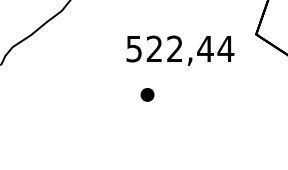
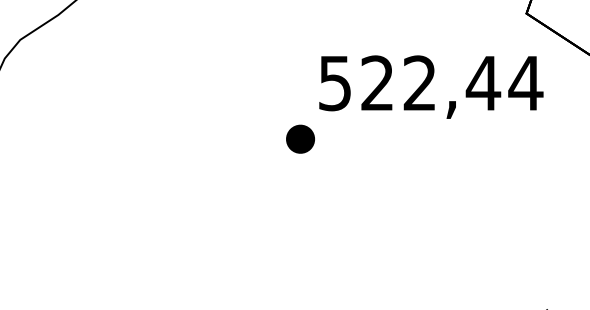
text: (180, 50) -> (431, 86), moved

